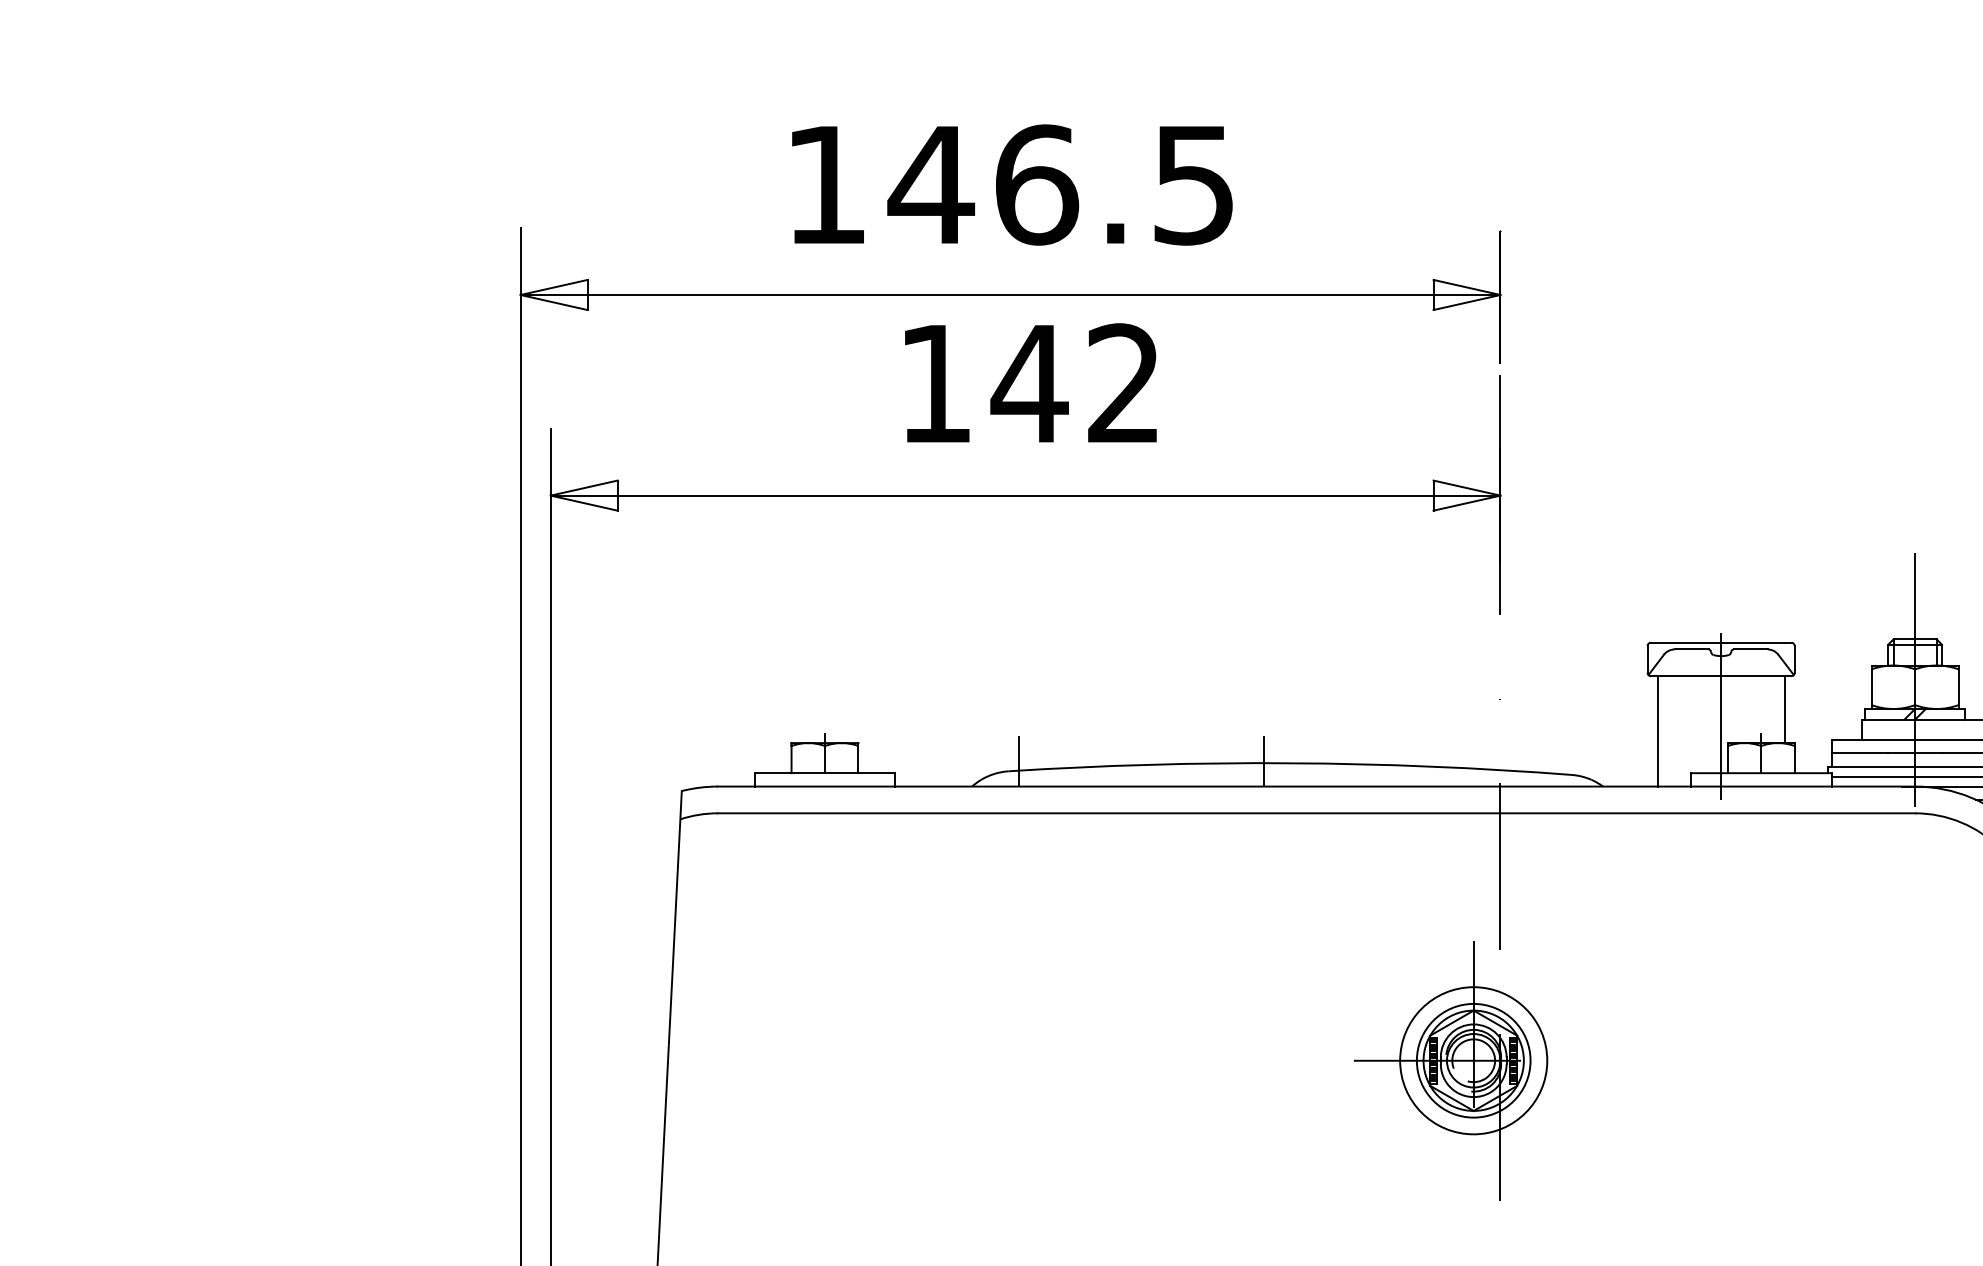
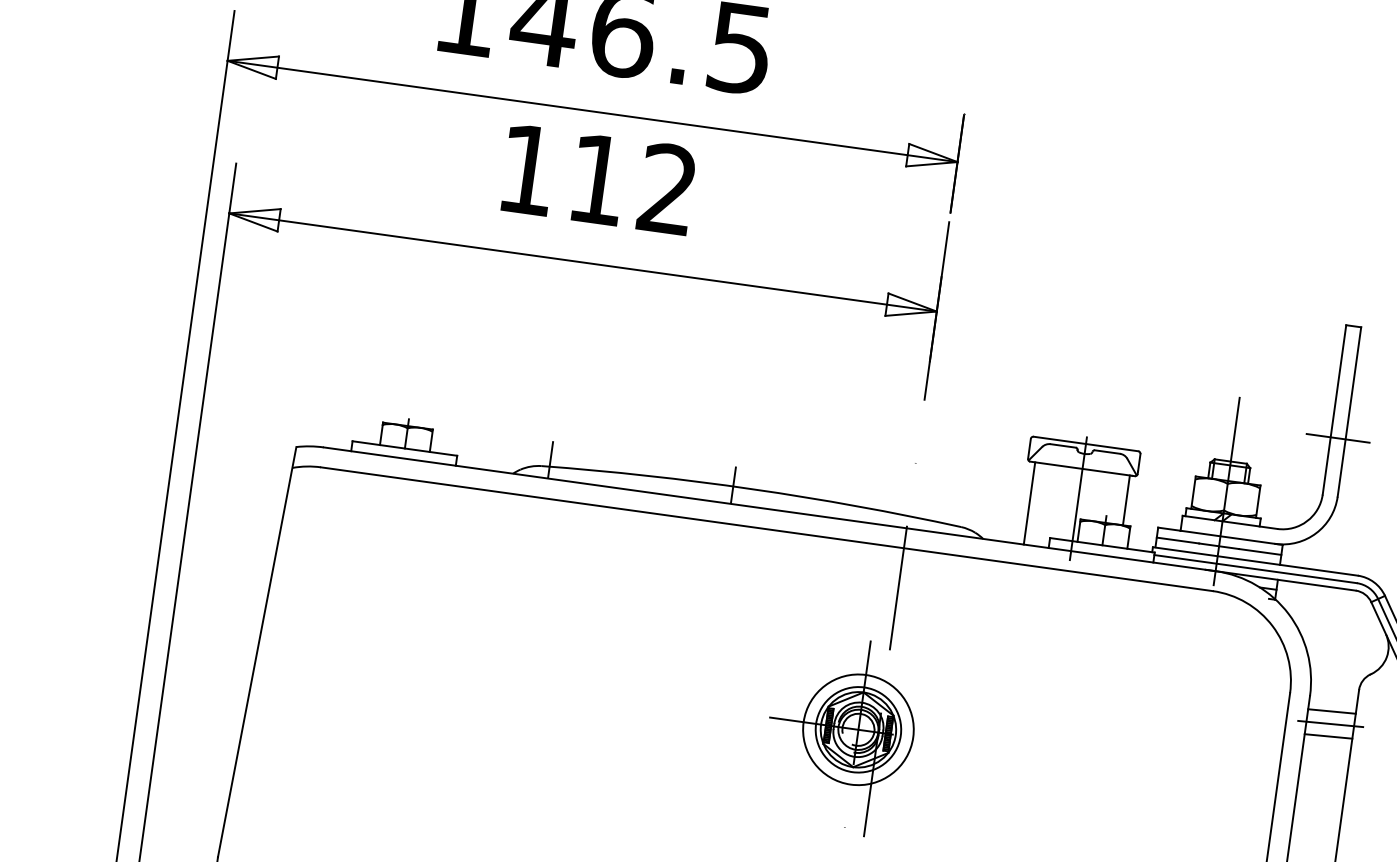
text: (1029, 383) -> (597, 179), 142 -> 112

